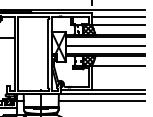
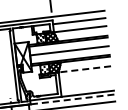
line: (118, 65) -> (84, 69), solid -> dashed
line: (102, 94) -> (72, 99), solid -> dashed

